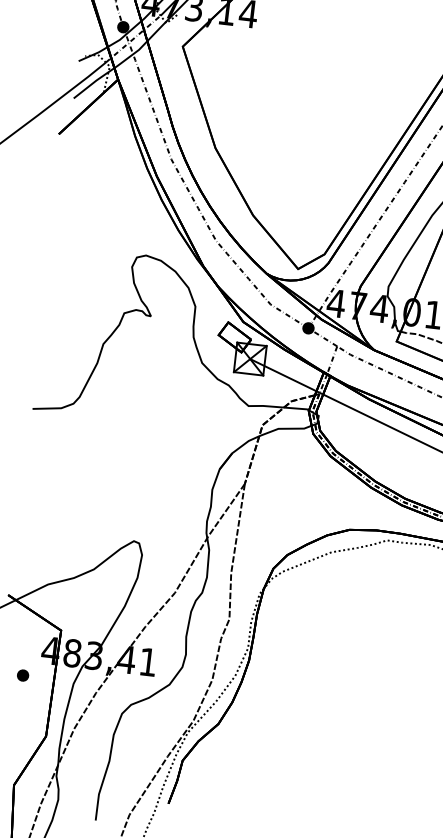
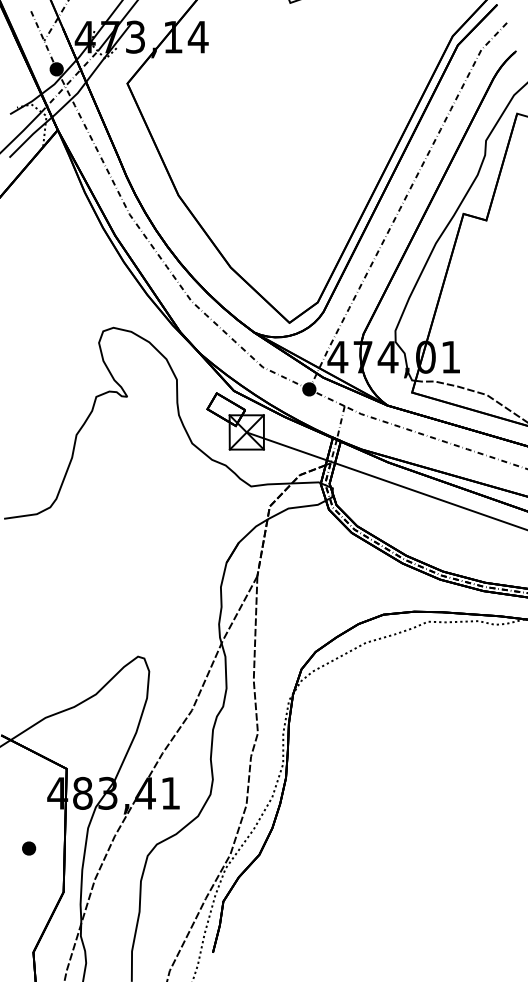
part: (23, 675) -> (29, 848), moved

